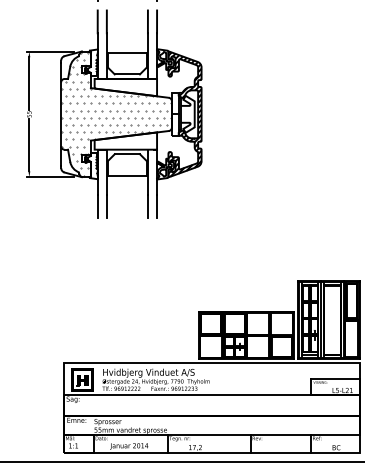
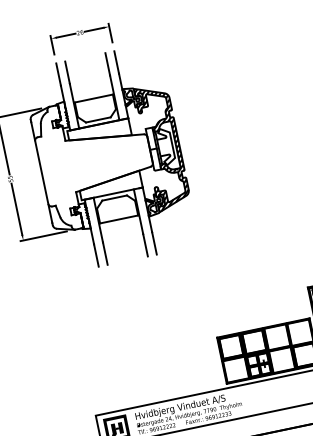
hatch: (116, 113) -> (95, 160), removed

